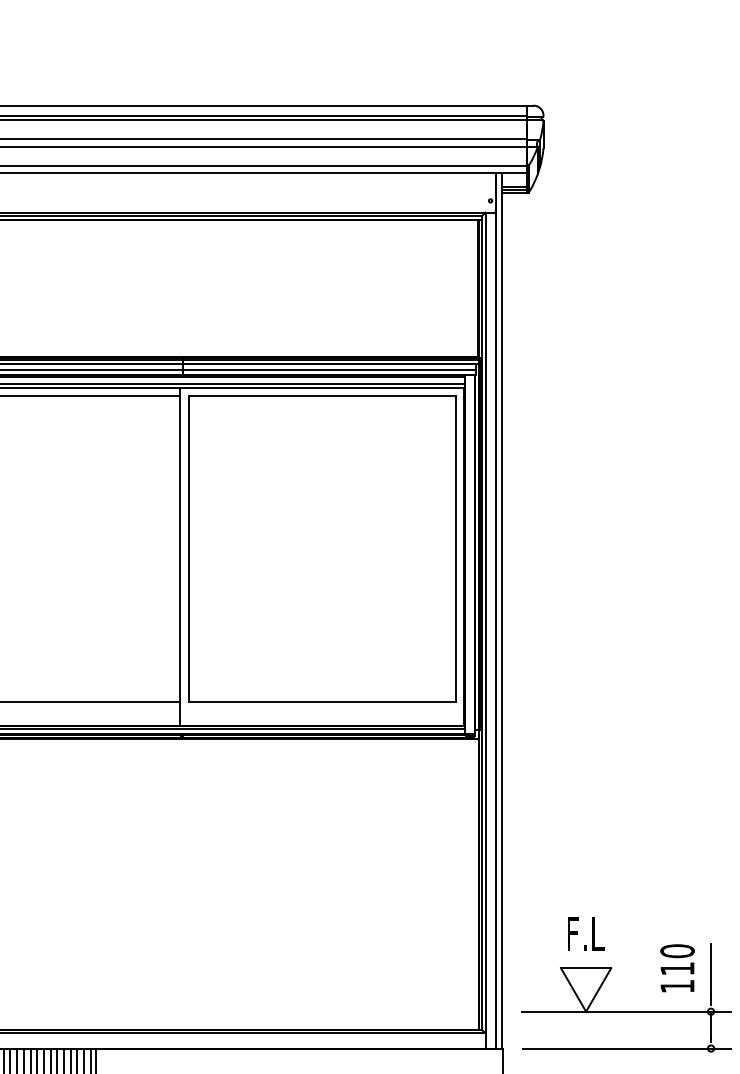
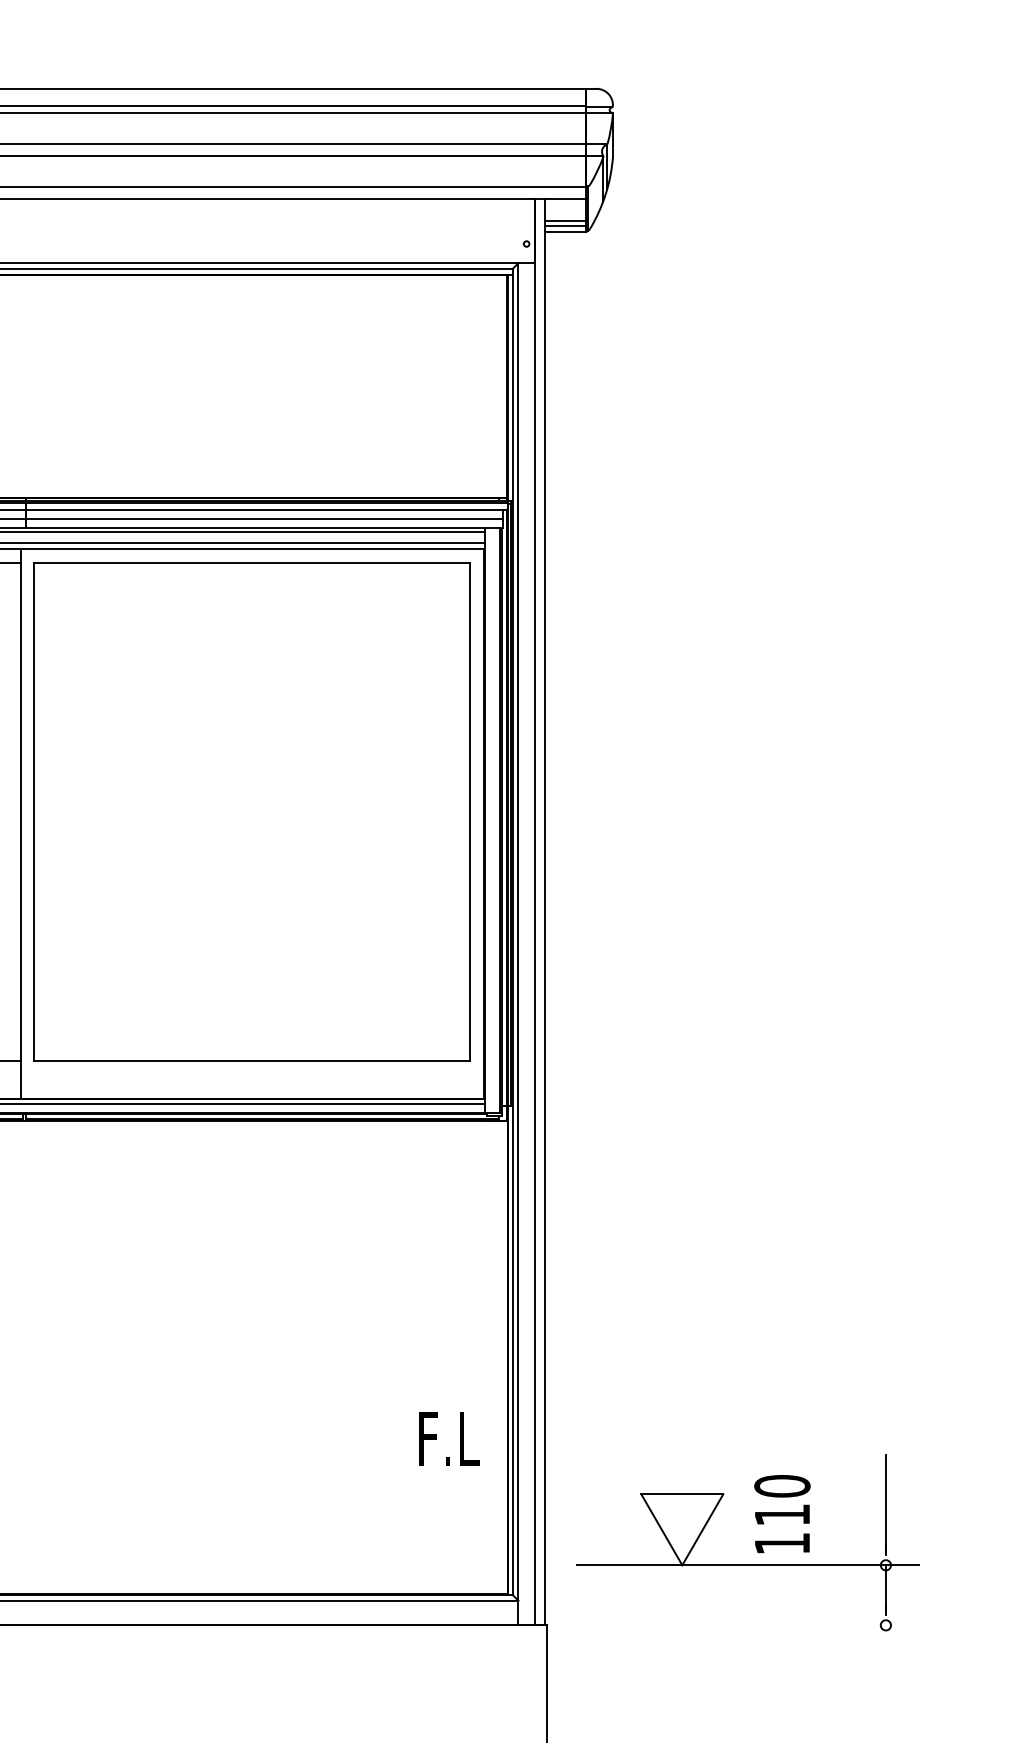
text: (586, 933) -> (449, 1437), moved
text: (677, 968) -> (782, 1514), moved
line: (627, 1048) -> (749, 1625), removed

